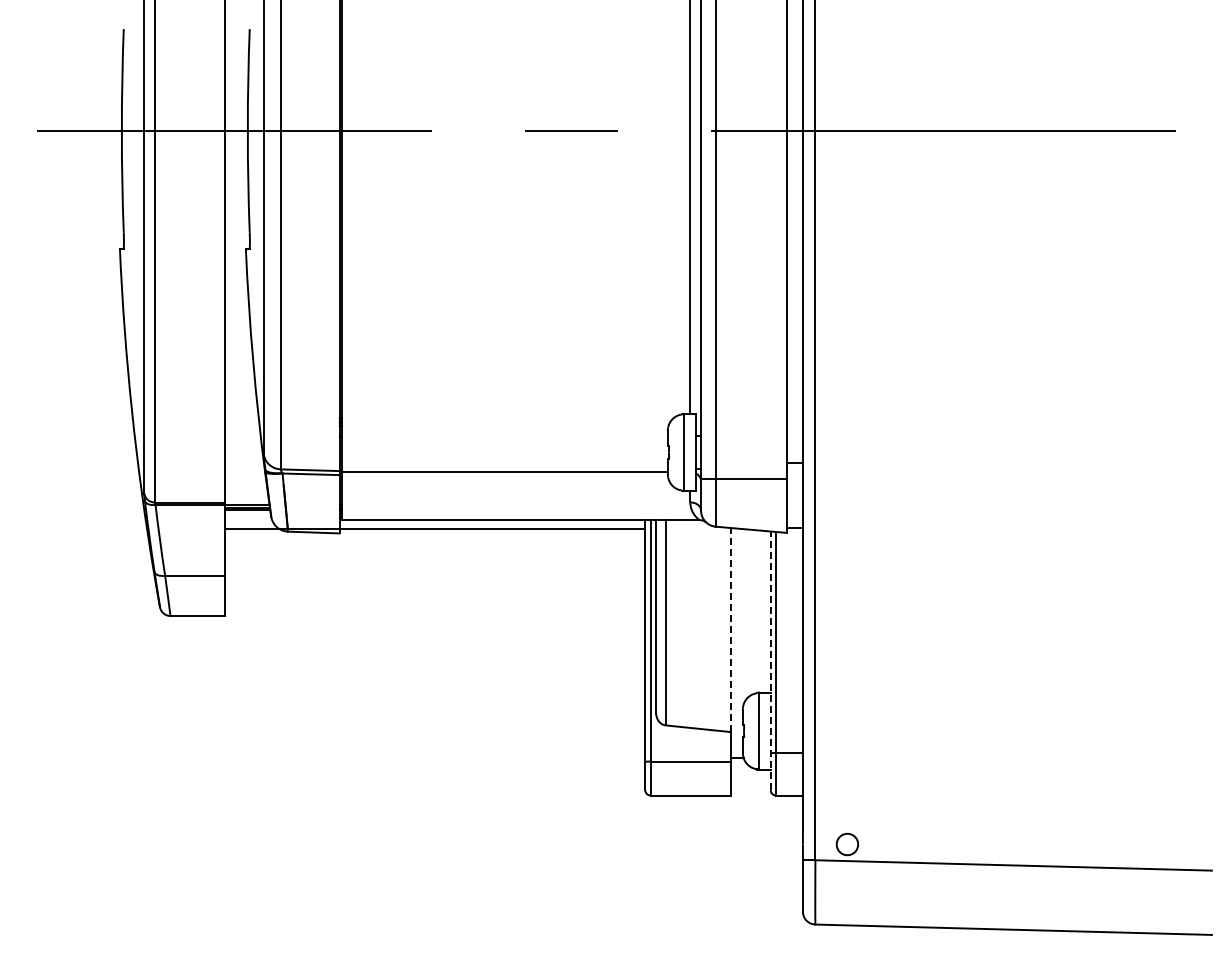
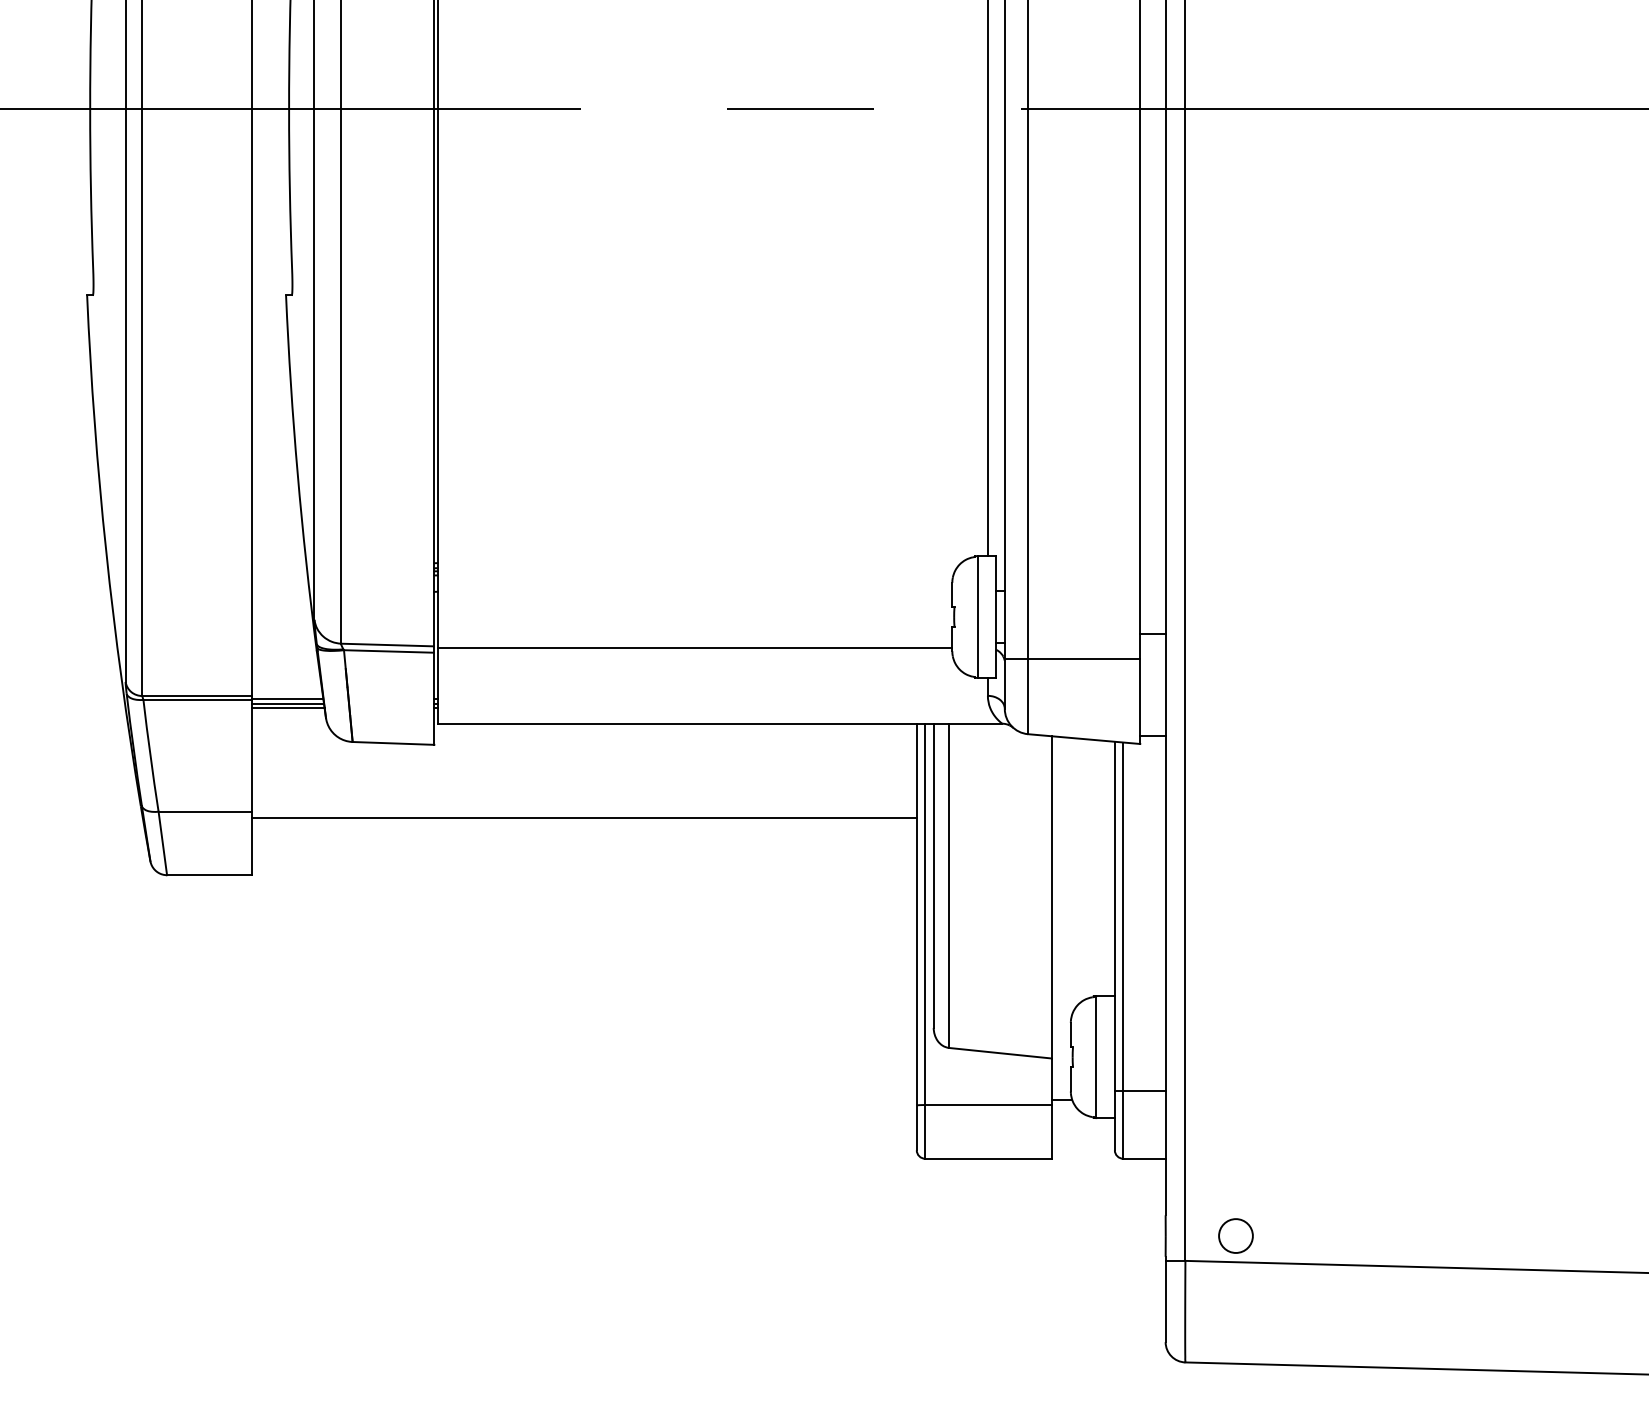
line: (434, 528) -> (583, 817), moved
line: (731, 629) -> (1052, 896), dashed -> solid
line: (770, 660) -> (1114, 945), dashed -> solid

